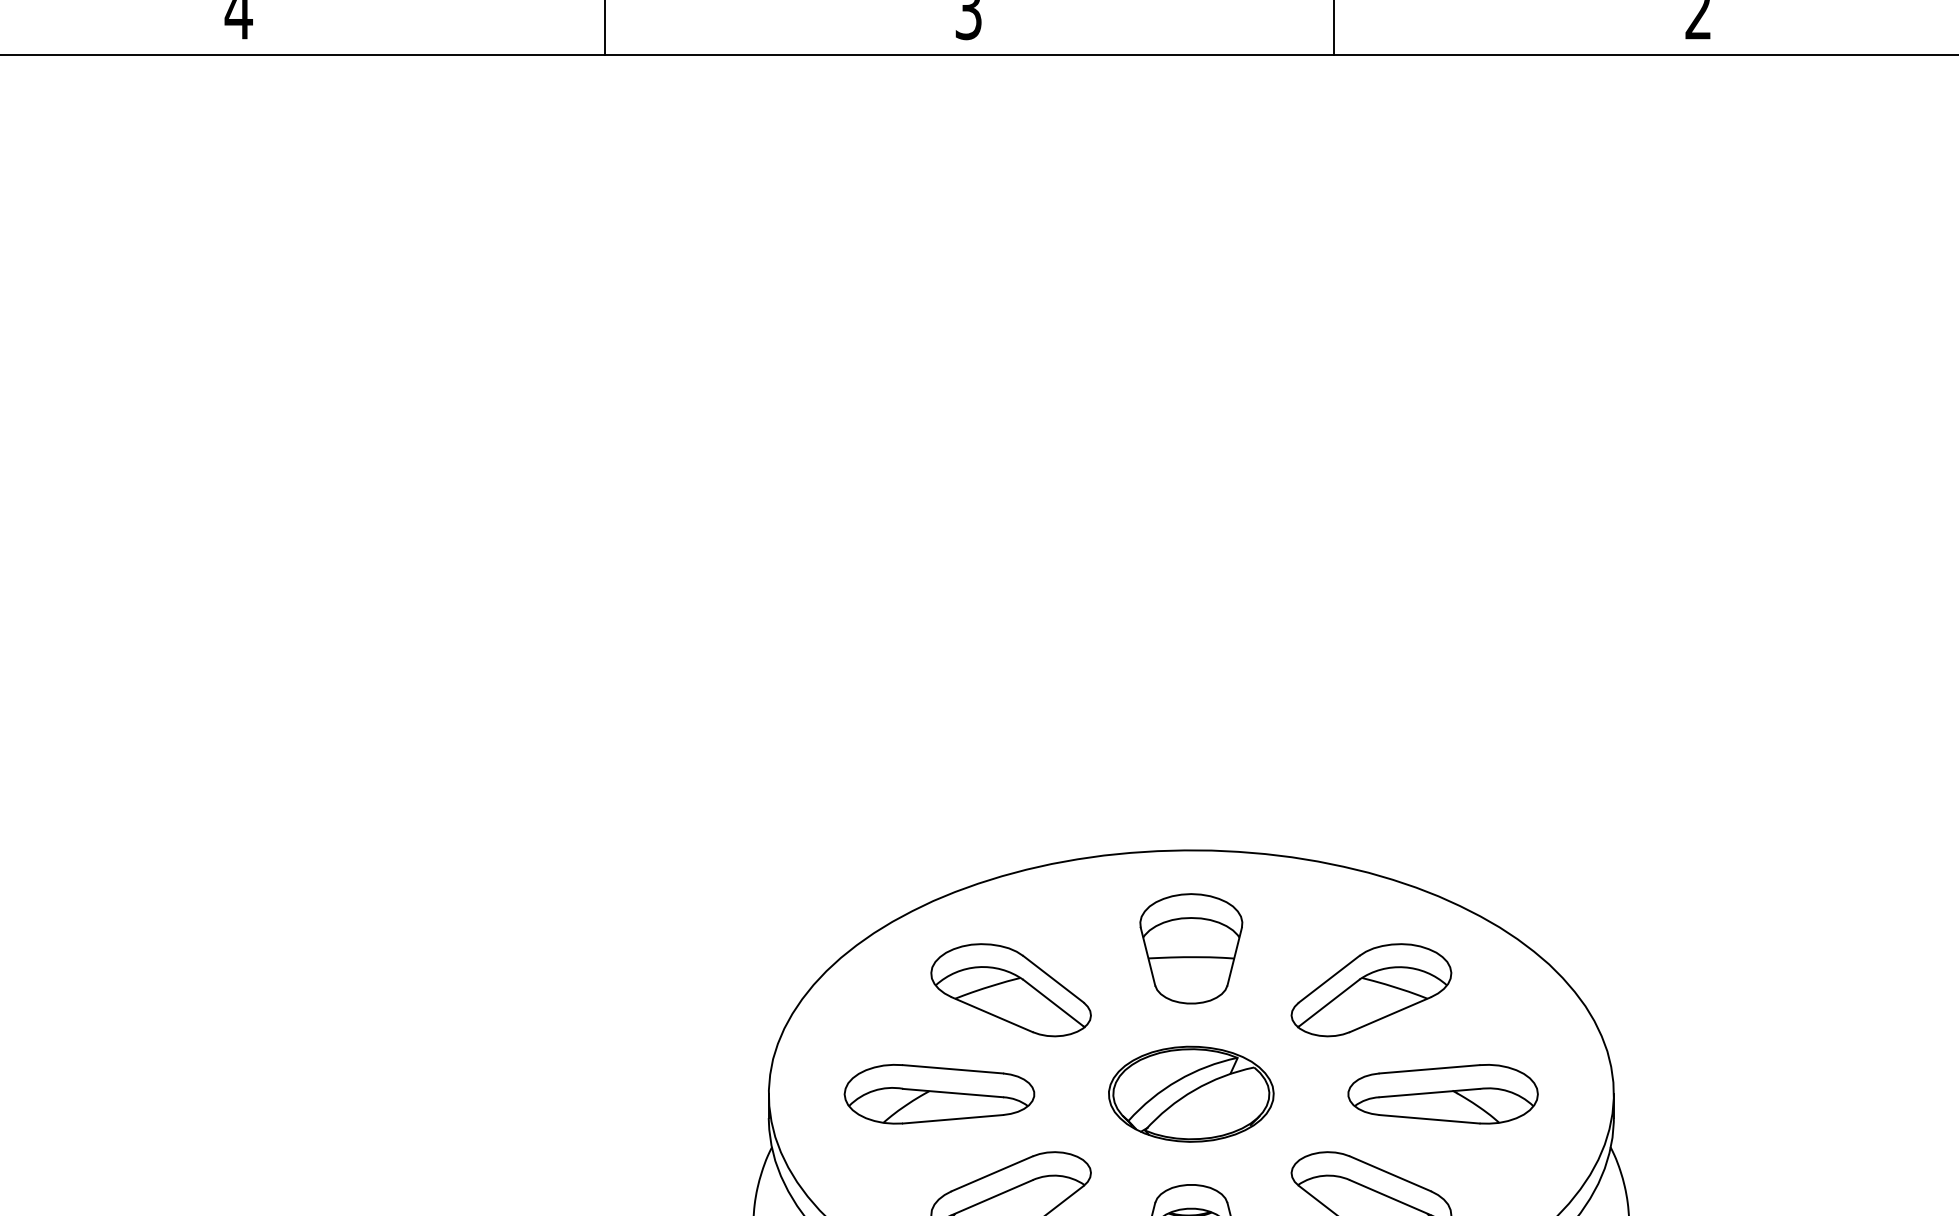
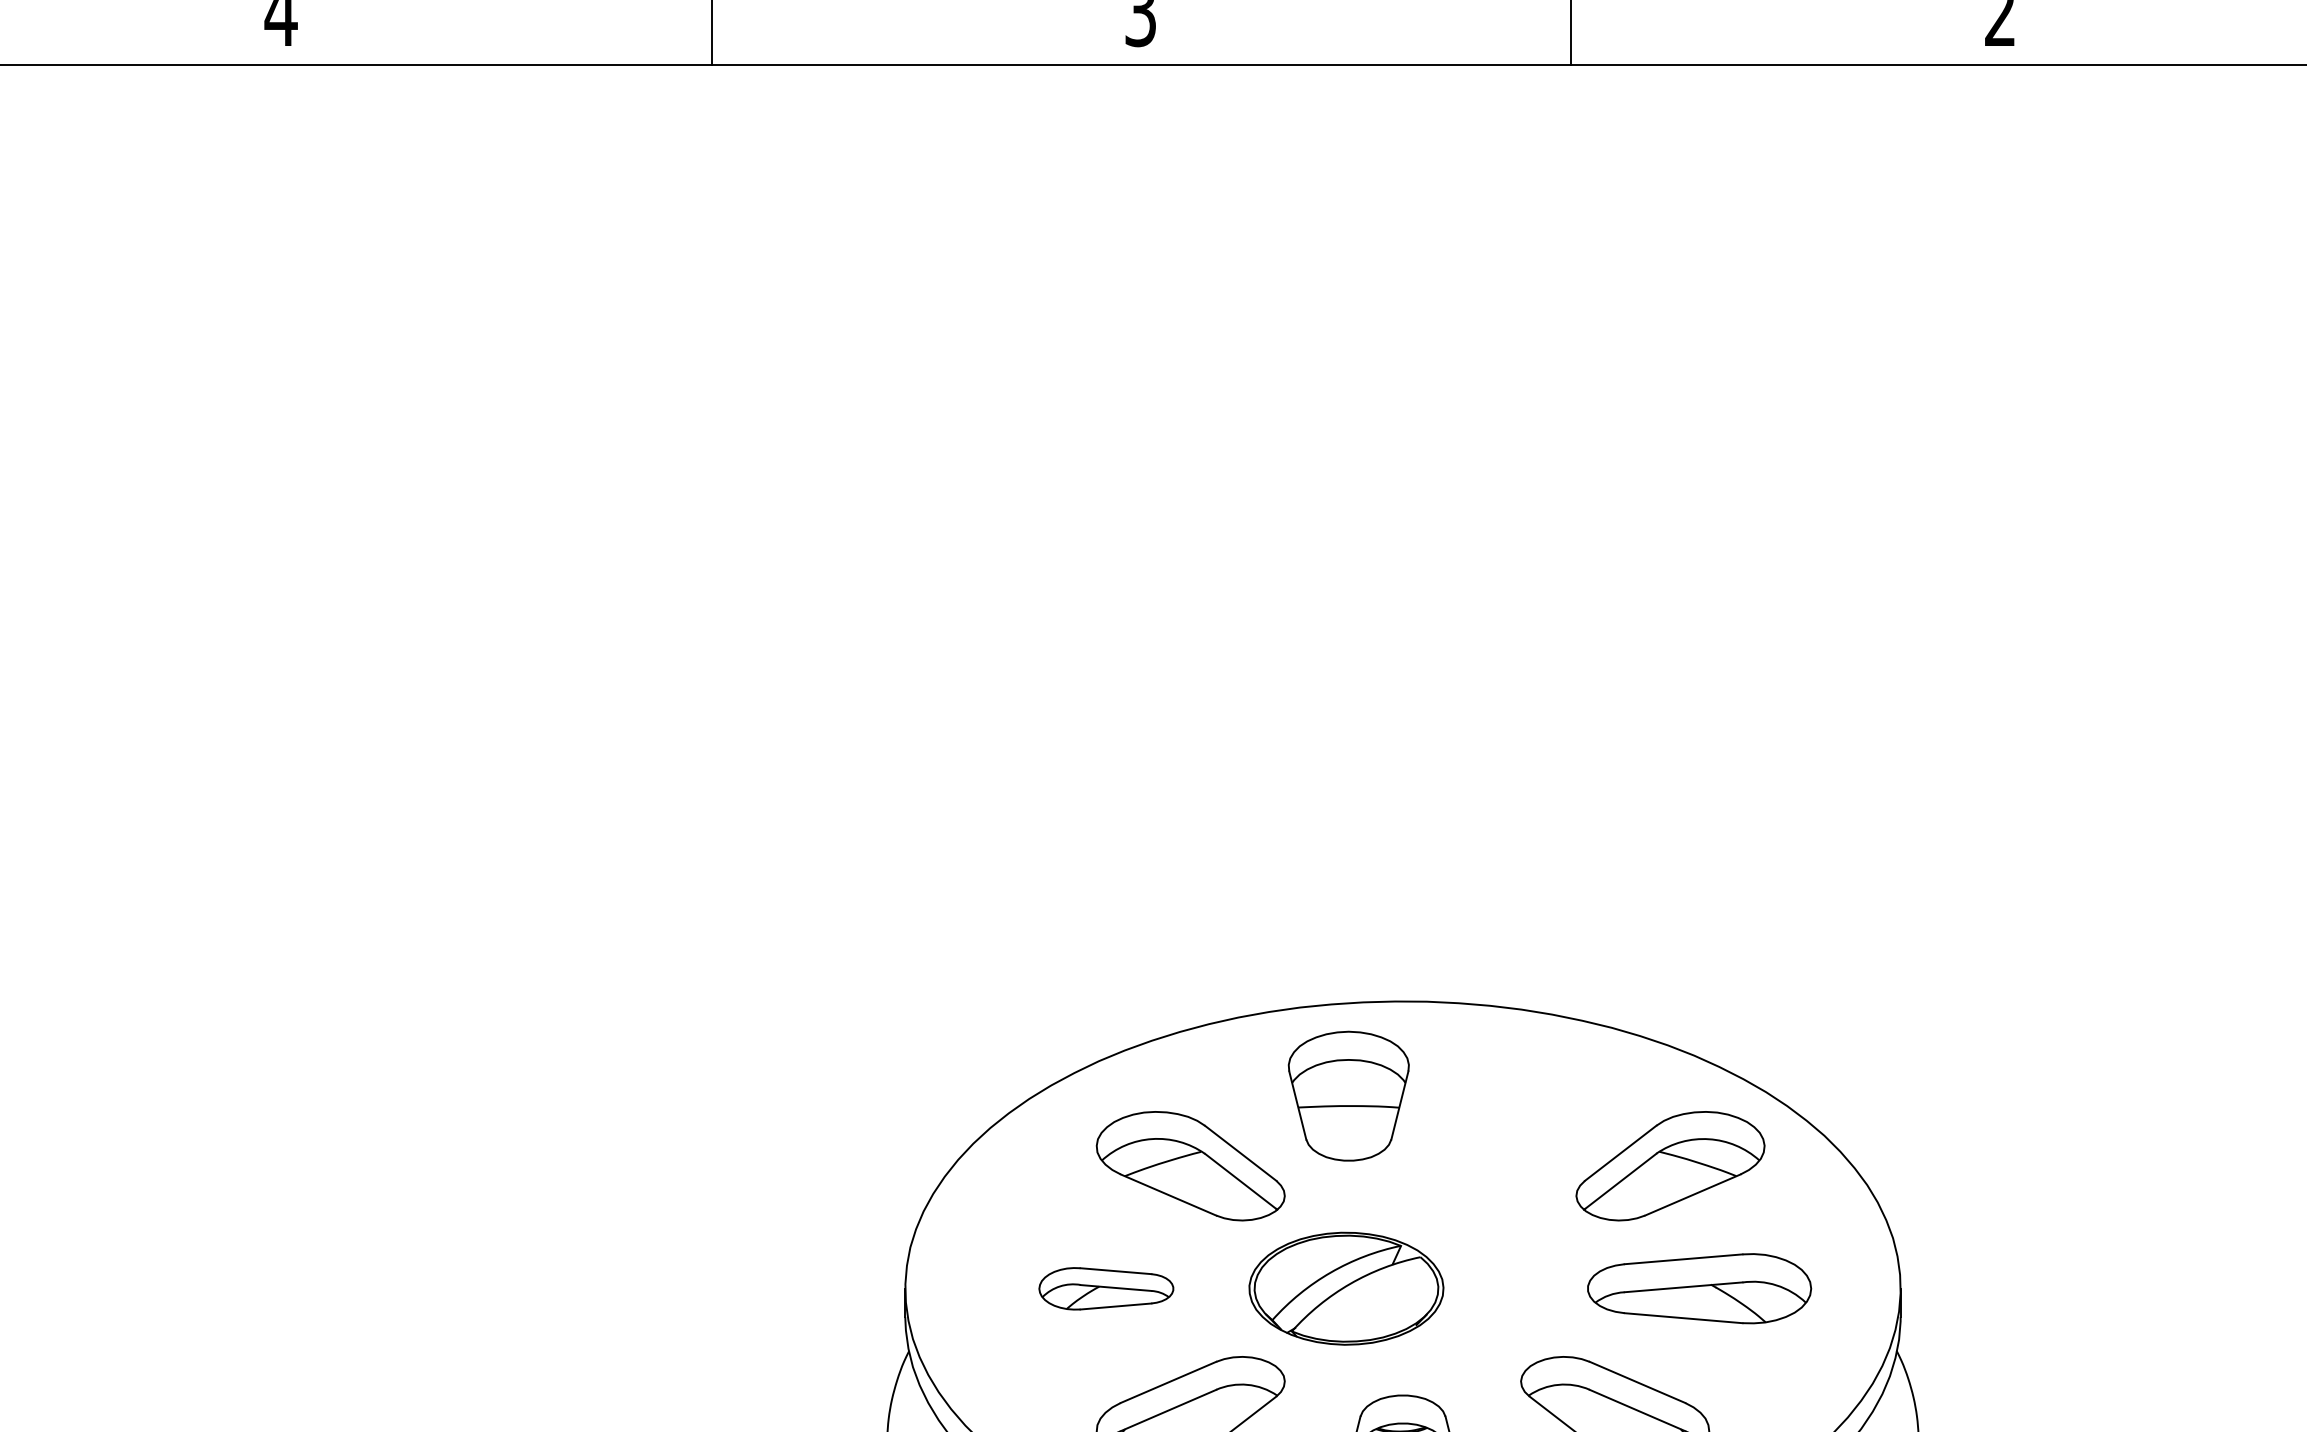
part: (1191, 948) -> (1349, 1095), moved
part: (1371, 990) -> (1670, 1166), moved
part: (1191, 1093) -> (1346, 1287), moved
part: (939, 1094) -> (1106, 1288), size x0.6

